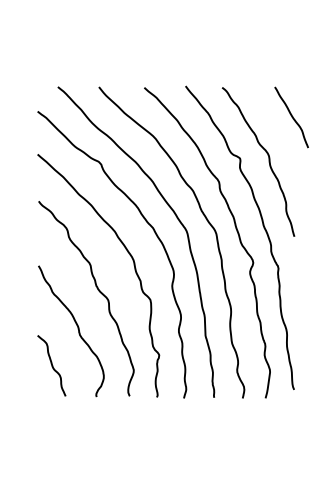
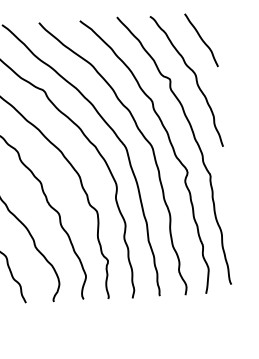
curve: (291, 117) -> (201, 40), moved

